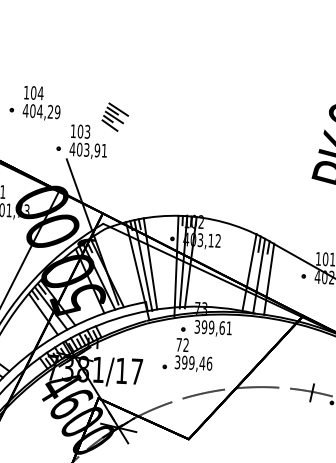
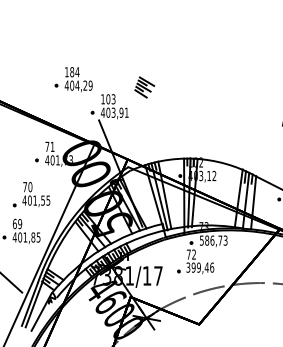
text: (34, 92) -> (72, 71), 104 -> 184
part: (115, 117) -> (144, 87), moved
text: (213, 327) -> (213, 240), 399,61 -> 586,73

